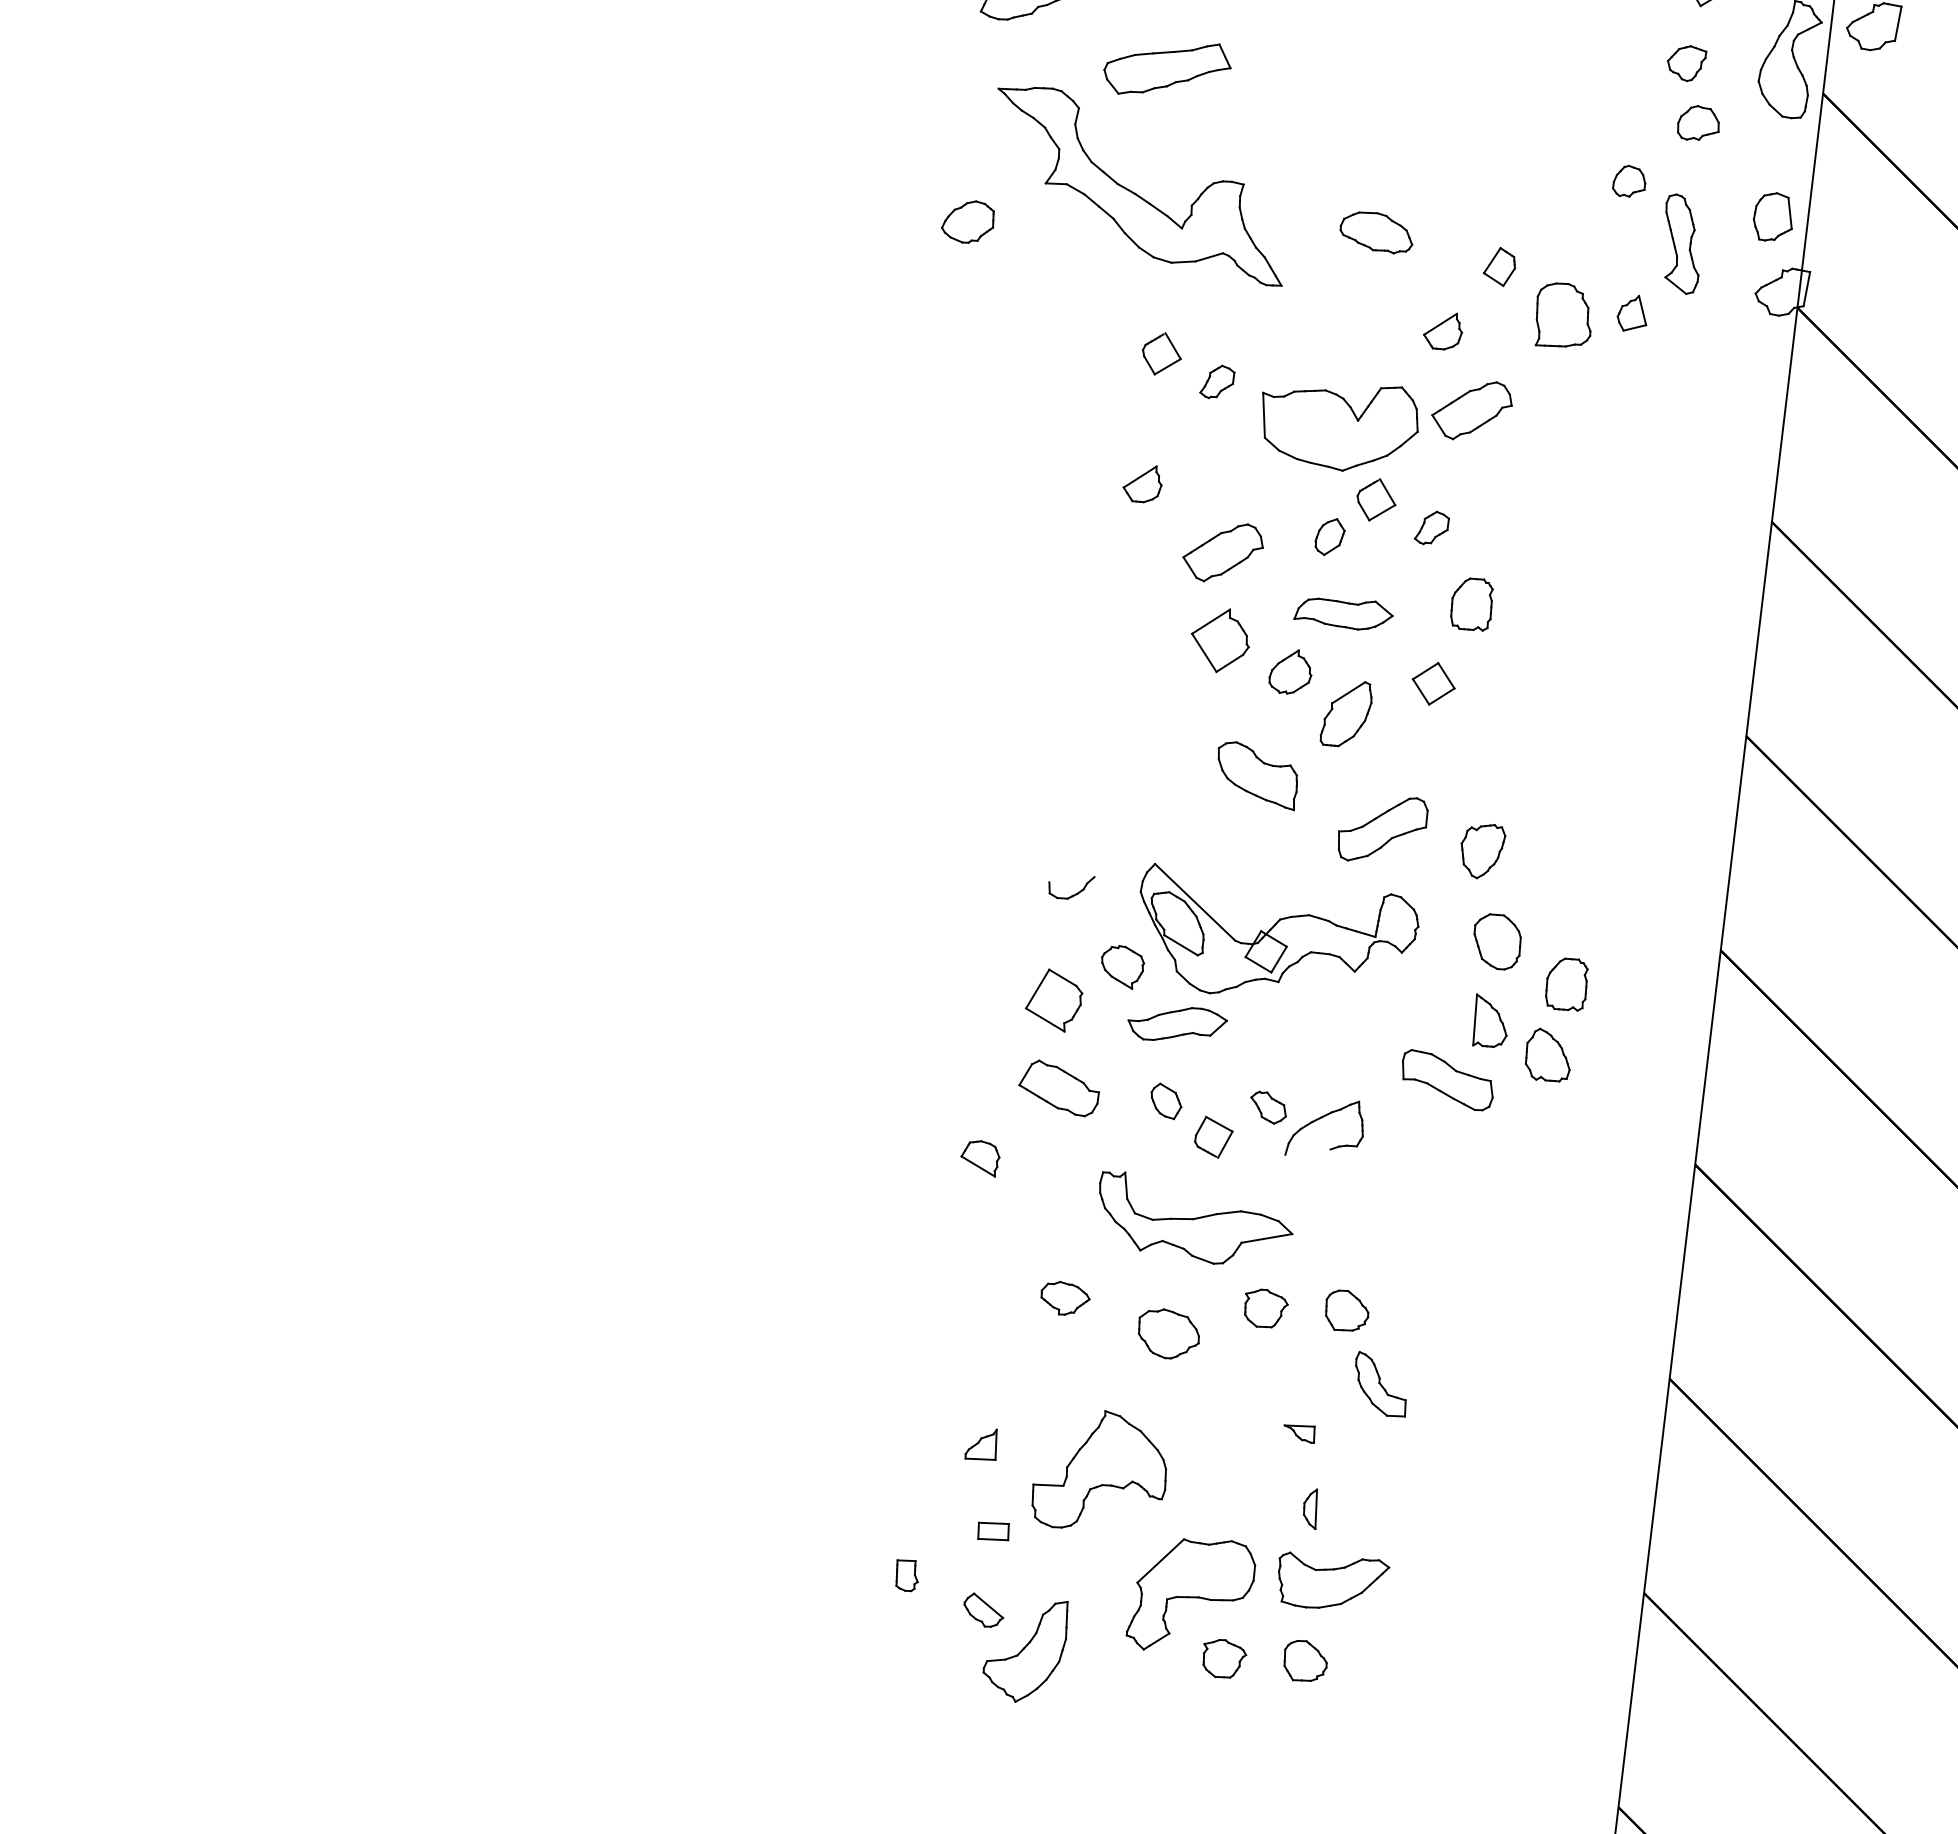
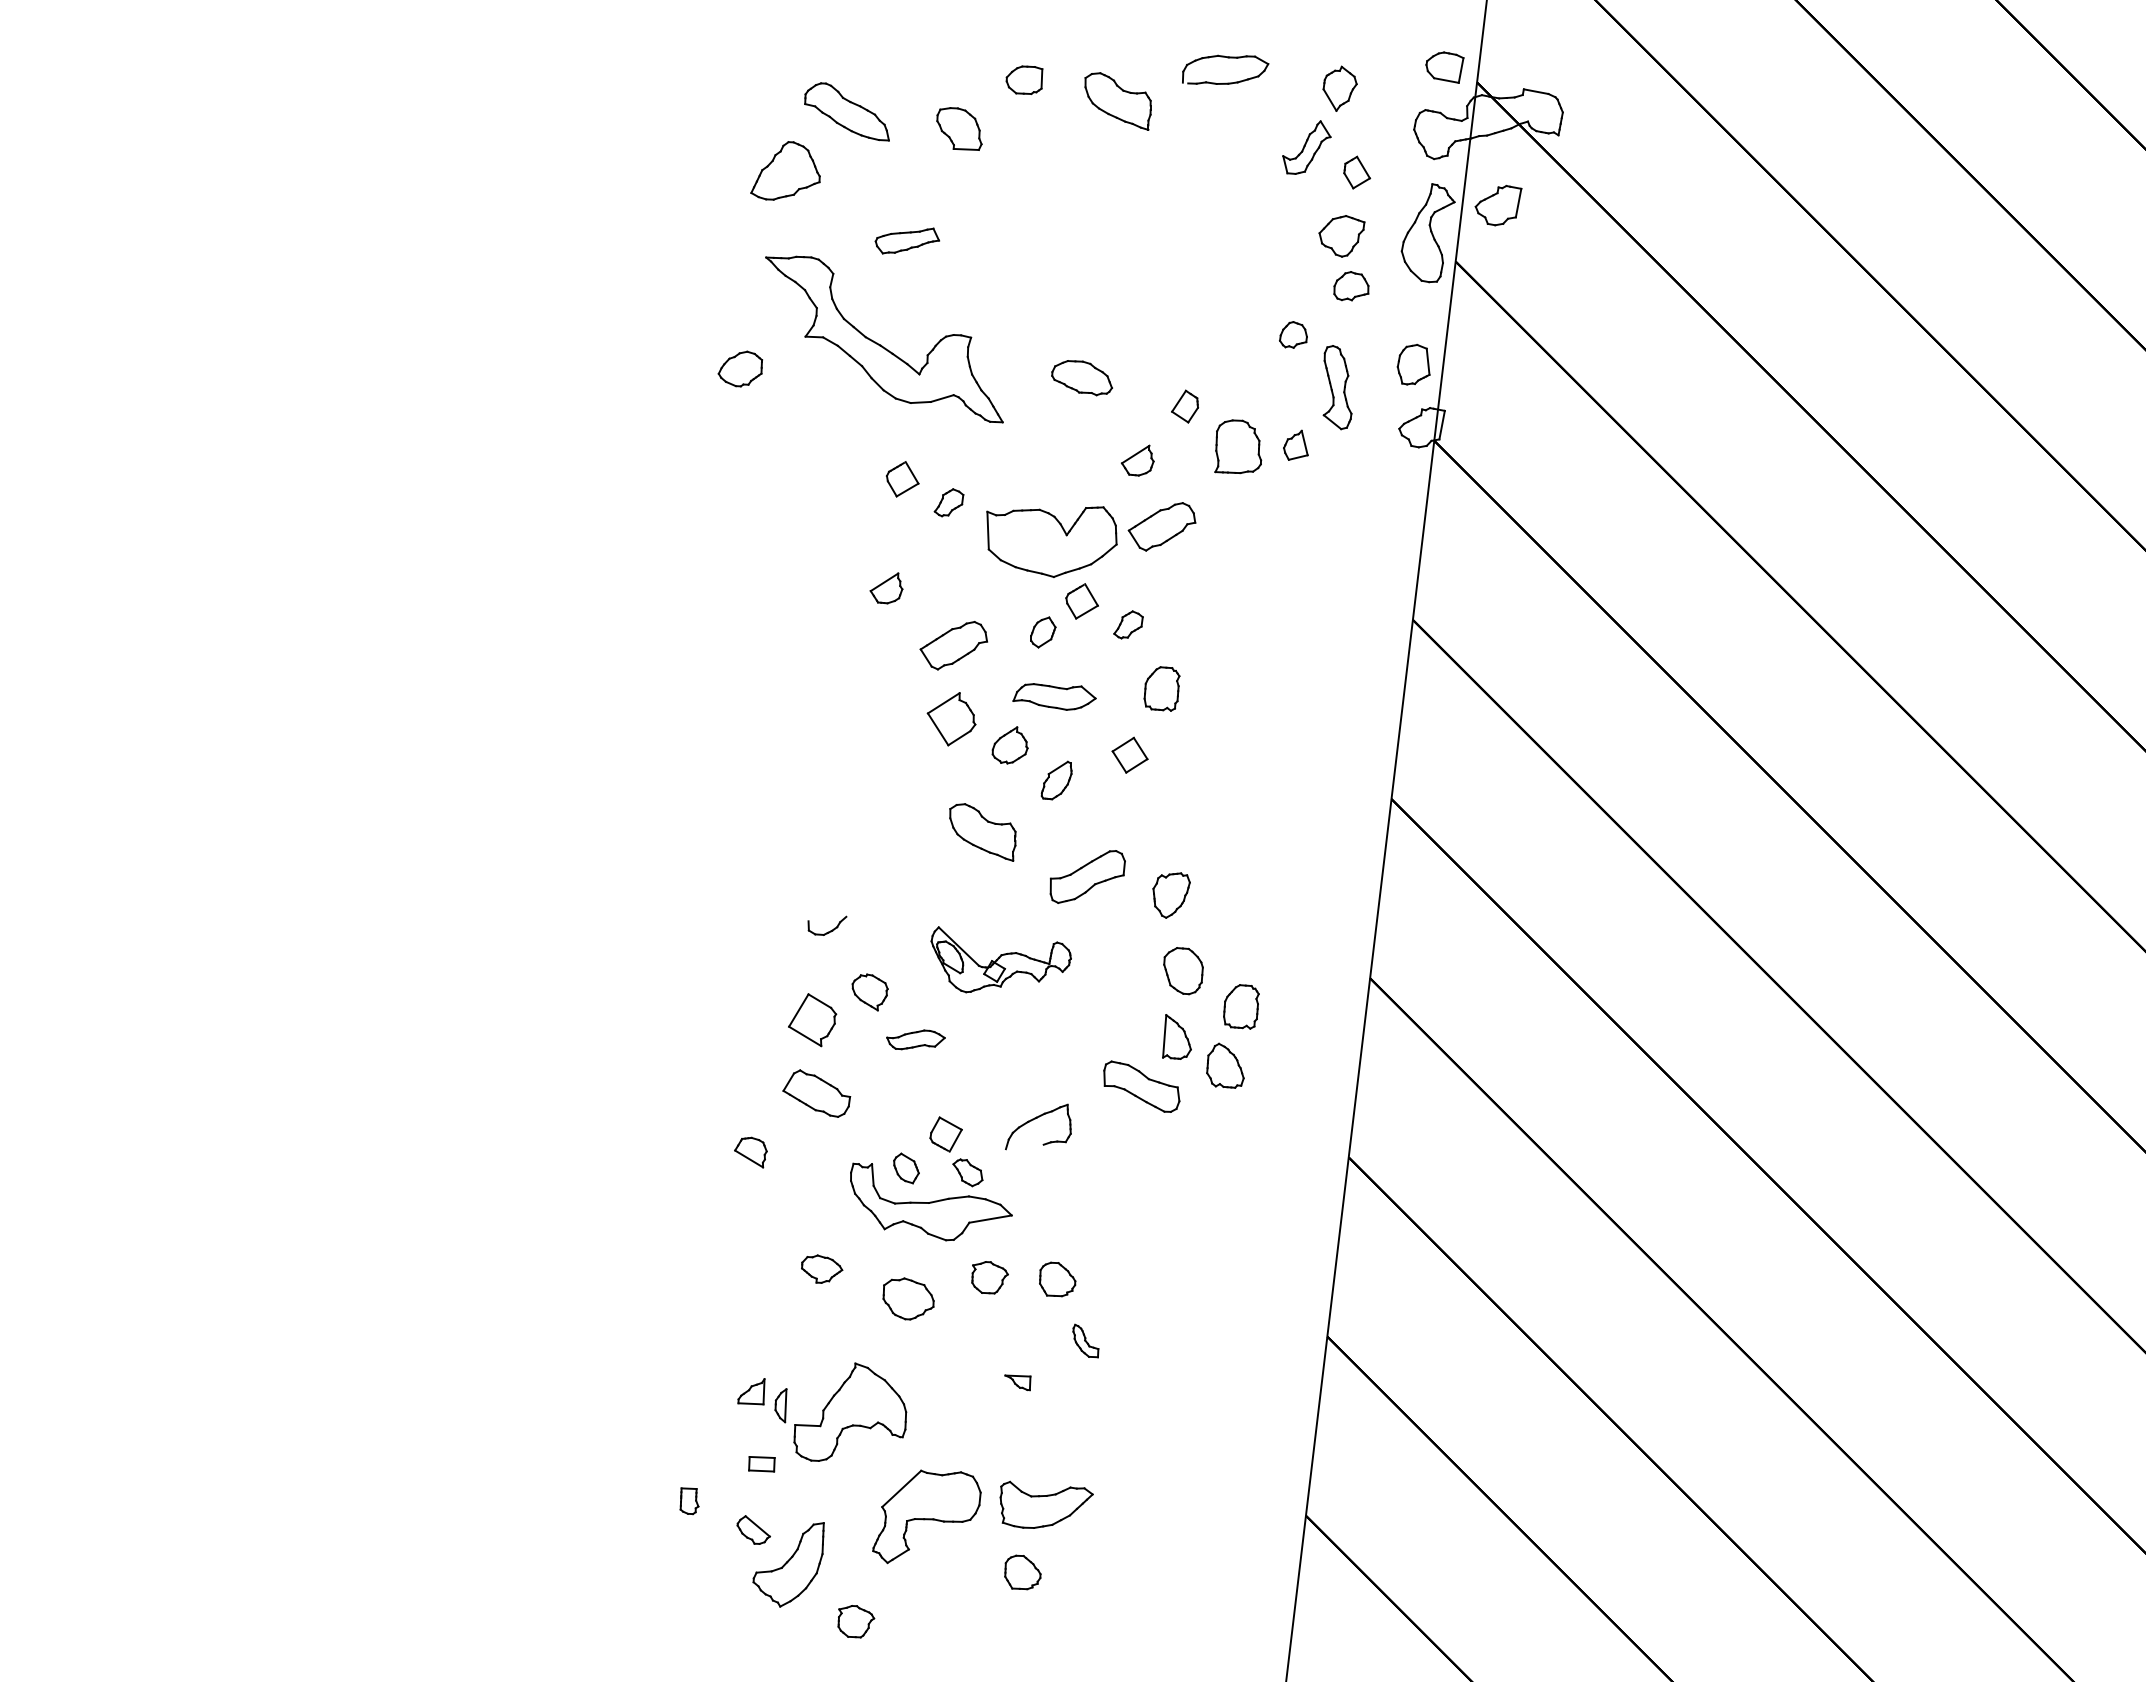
part: (1686, 63) -> (1341, 236), size x1.4
part: (1167, 68) -> (907, 240), size x0.6
part: (1345, 714) -> (1056, 780), size x0.7
part: (1280, 928) -> (1001, 959), size x0.6
part: (1177, 1023) -> (915, 1039), size x0.7
part: (1166, 1101) -> (906, 1168), moved
part: (1268, 1107) -> (967, 1172), moved
part: (1380, 1383) -> (1085, 1340), size x0.6
part: (1309, 1509) -> (780, 1405), moved
part: (1225, 1658) -> (856, 1621), moved

